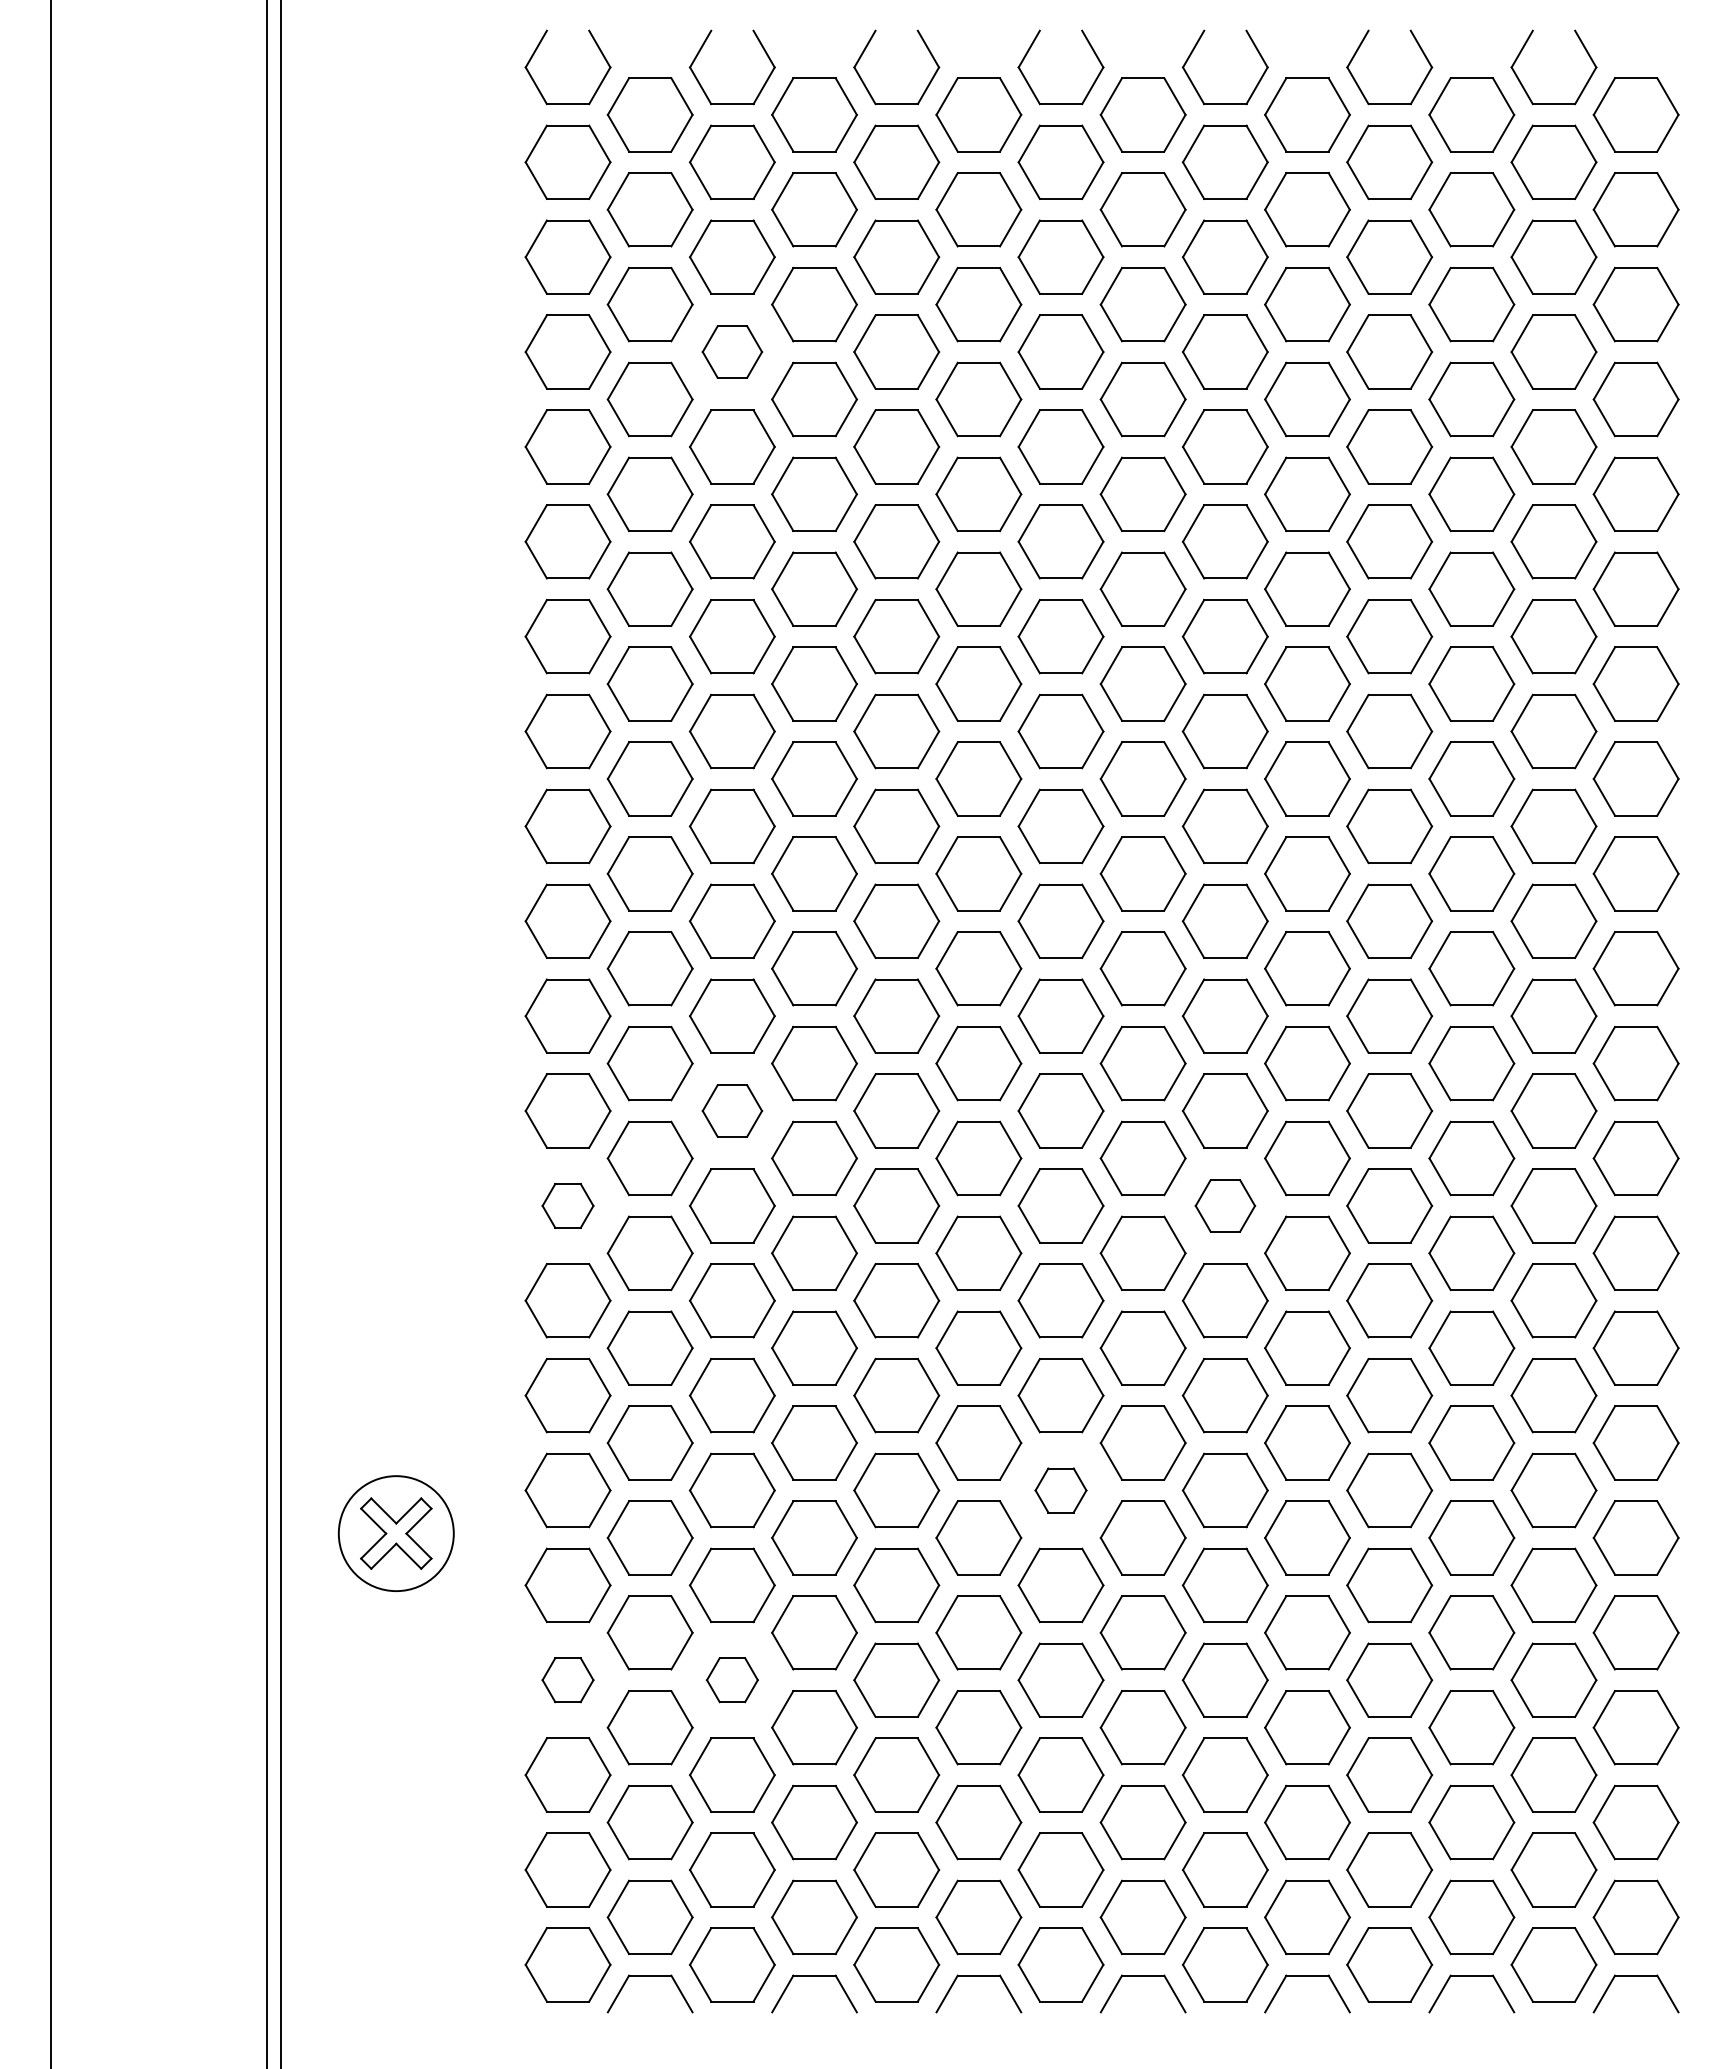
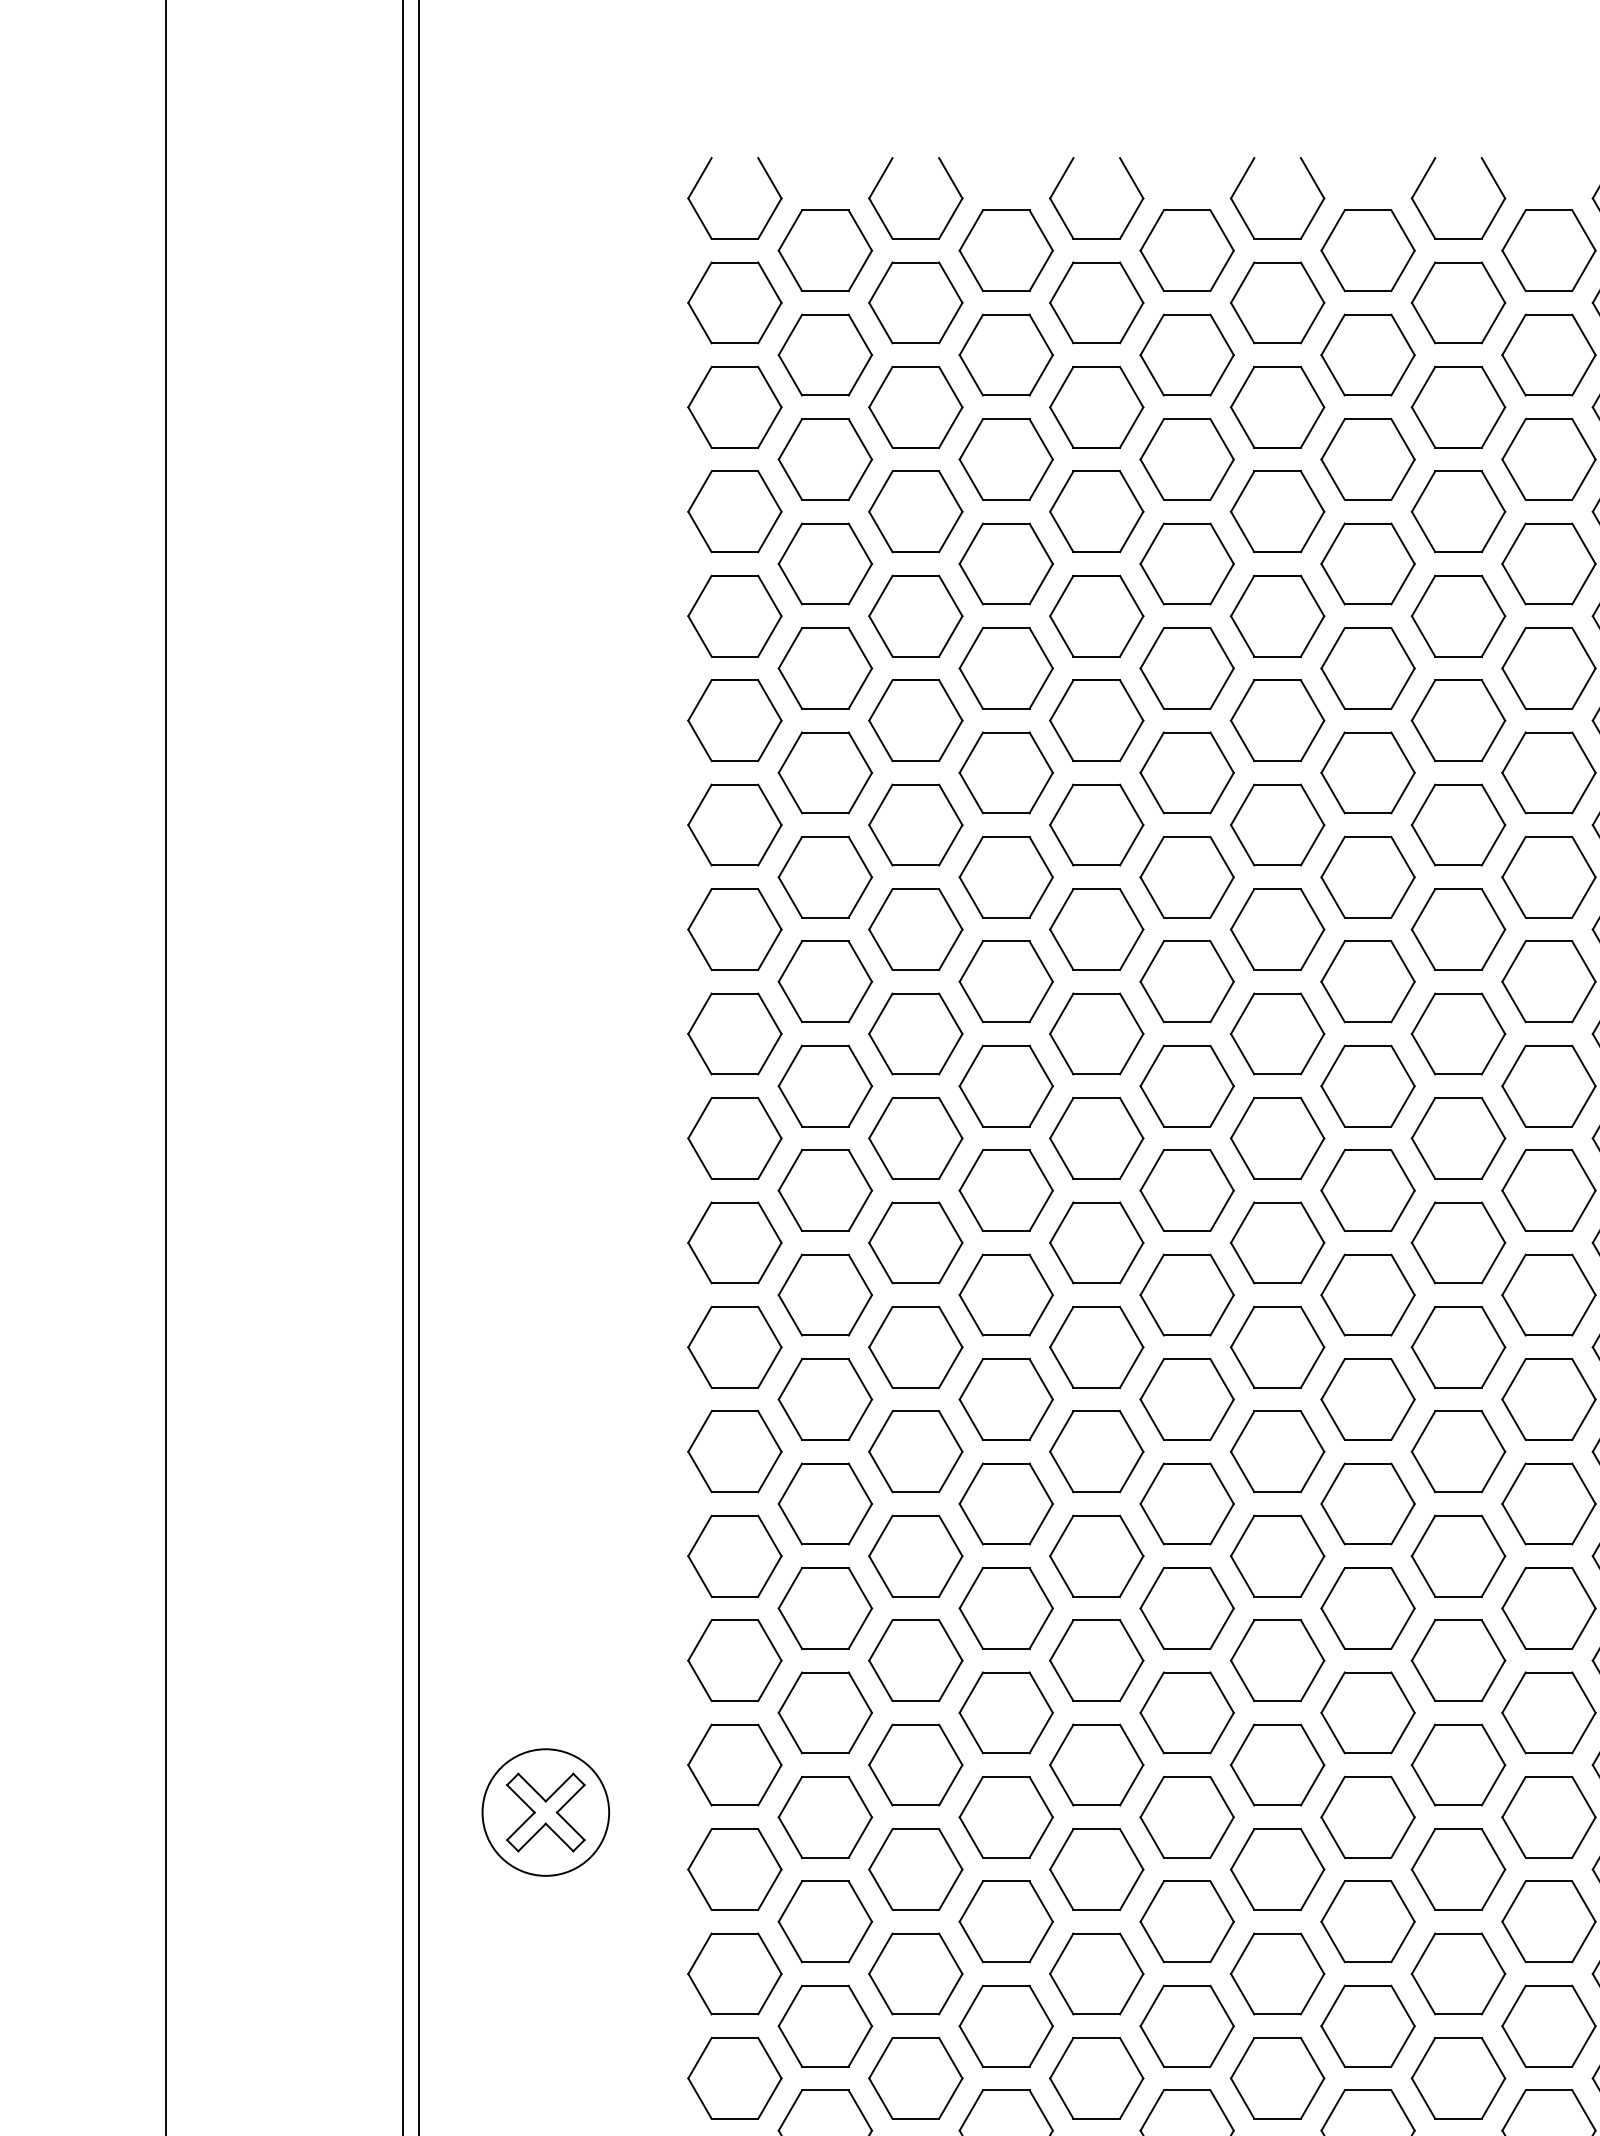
part: (732, 351) -> (915, 511), size x1.43
part: (732, 1110) -> (915, 1346), size x1.43
part: (567, 1205) -> (734, 1451), size x1.67
part: (1225, 1205) -> (1458, 1451), size x1.43
part: (1060, 1490) -> (1277, 1765), size x1.67
part: (567, 1679) -> (734, 1973), size x1.67
part: (732, 1679) -> (915, 1973), size x1.67

